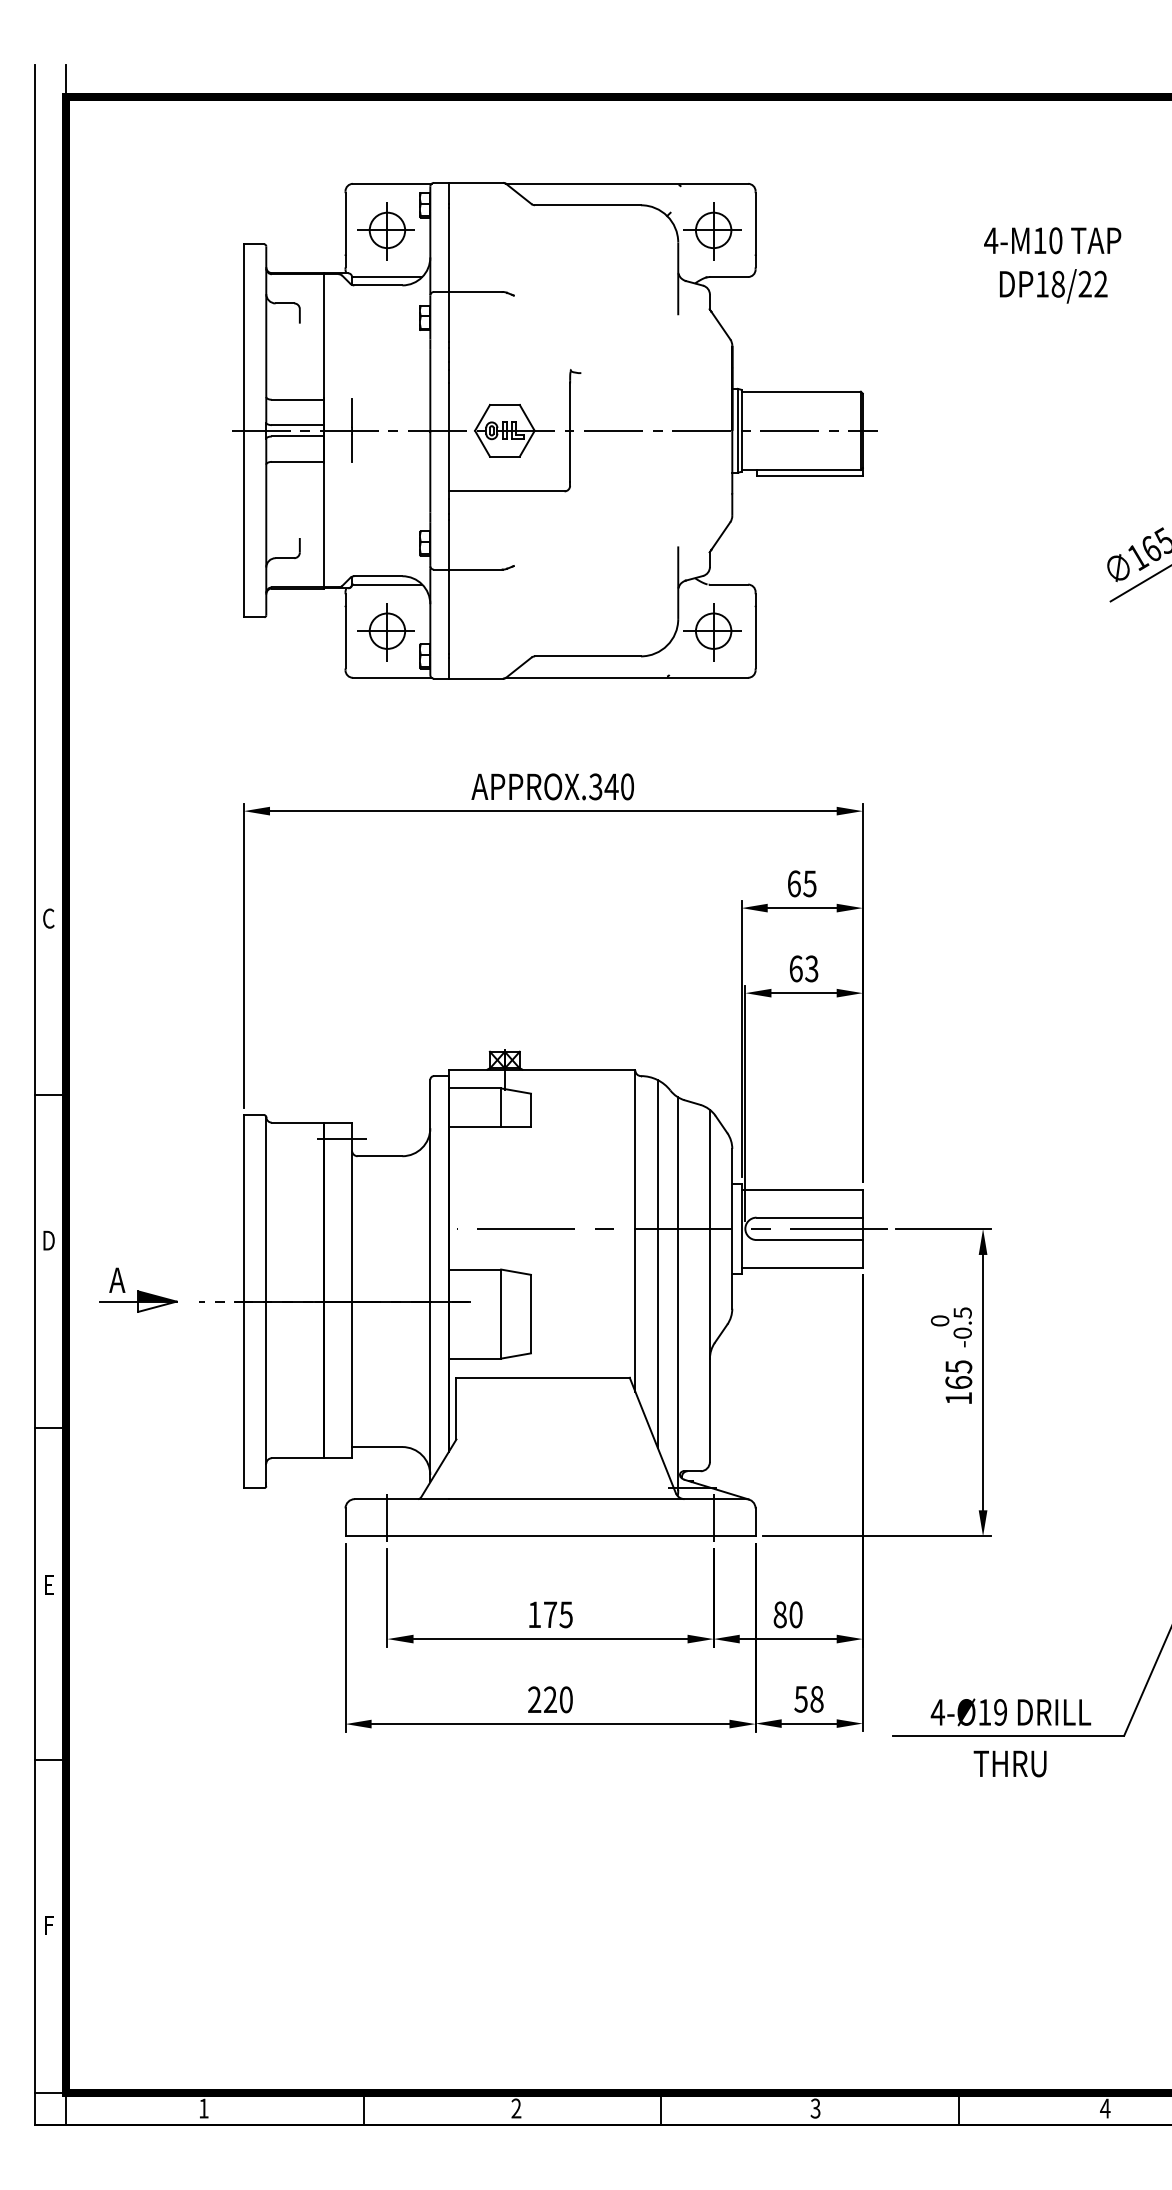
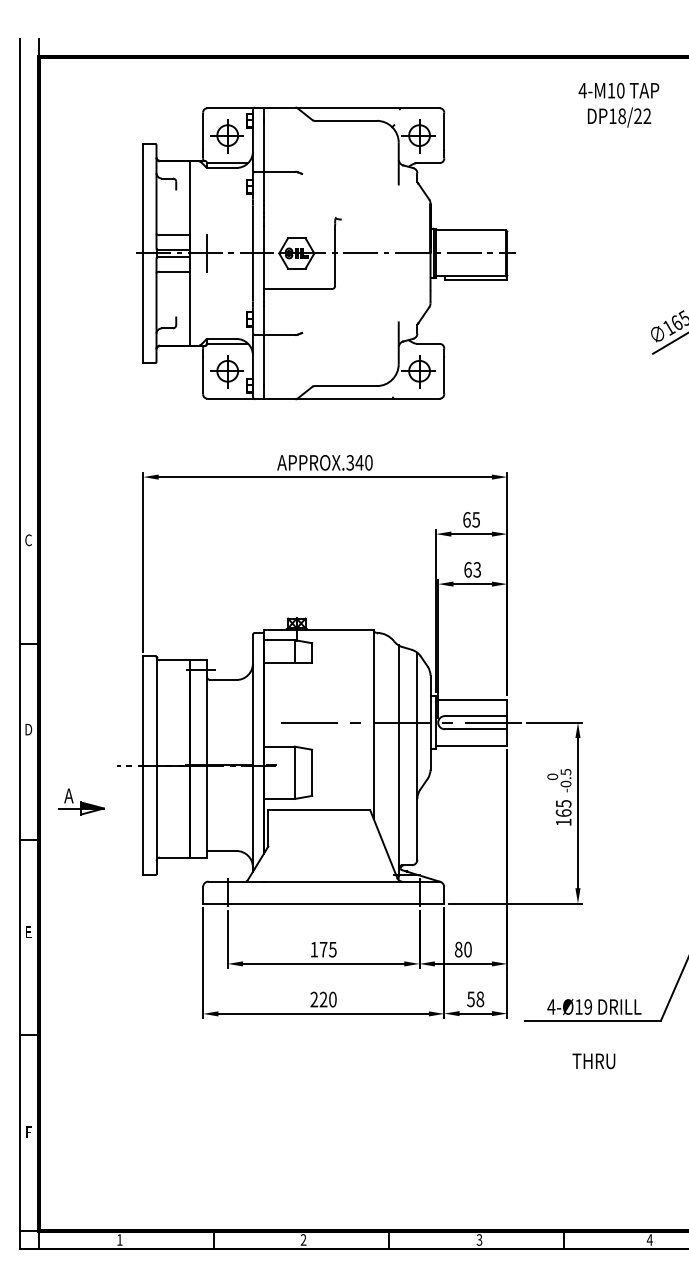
text: (1051, 264) -> (618, 104), moved
line: (657, 1264) -> (386, 743), removed
part: (138, 1289) -> (81, 801), moved
text: (1009, 1764) -> (593, 1061), moved

